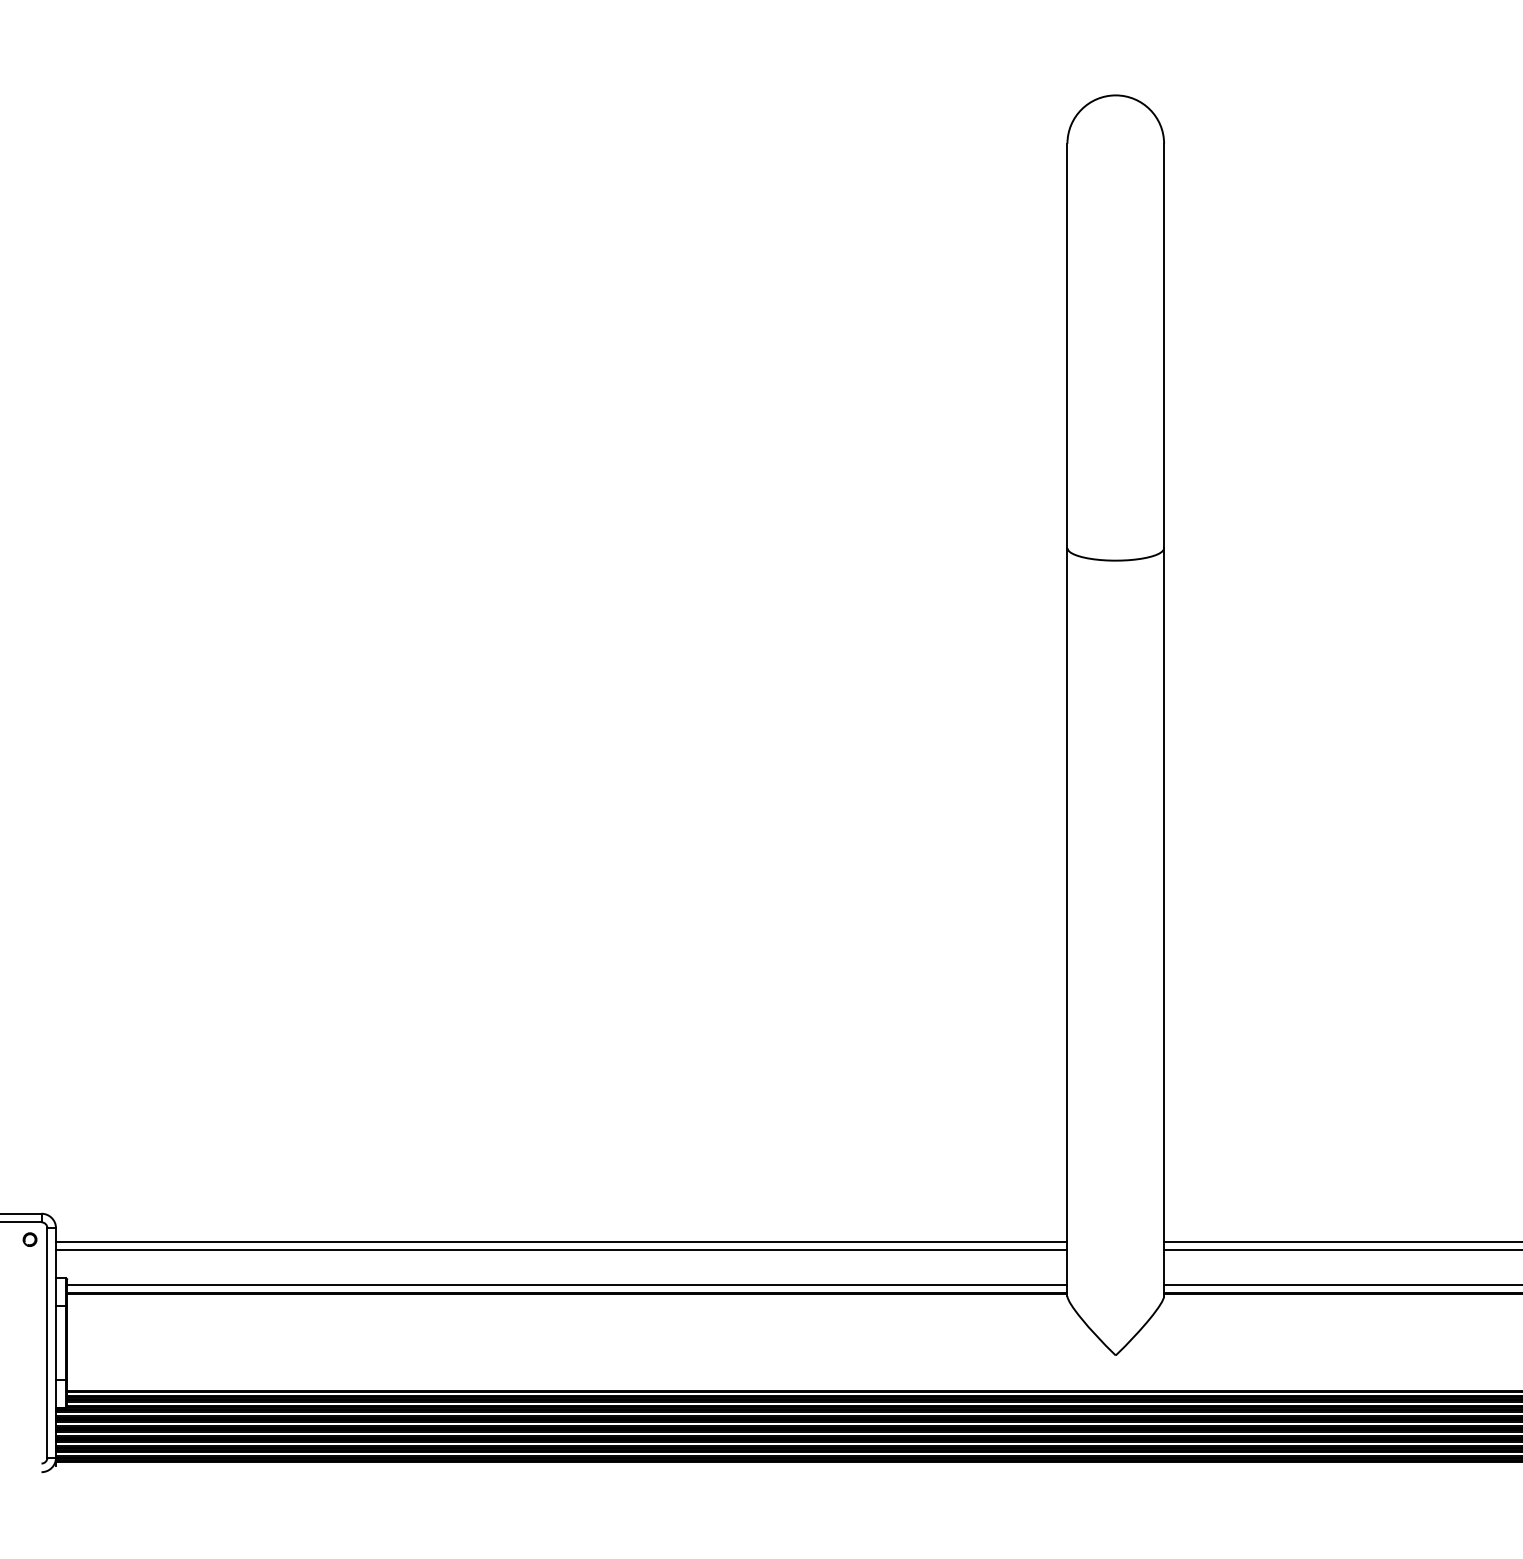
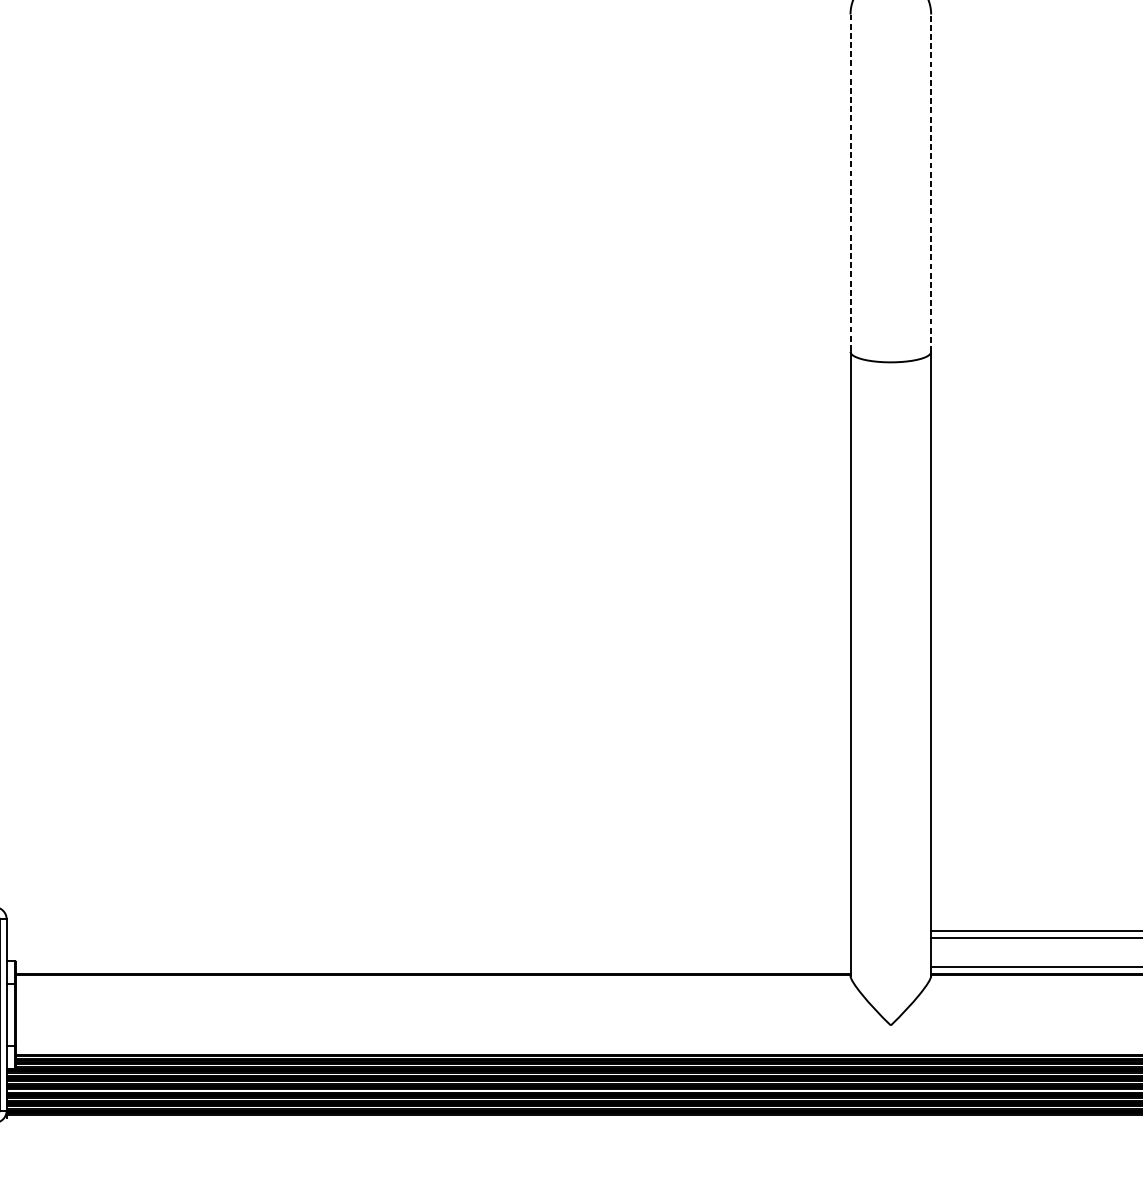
line: (1164, 345) -> (931, 182), solid -> dashed
line: (1067, 346) -> (850, 183), solid -> dashed
line: (561, 1241) -> (428, 930), removed
line: (561, 1250) -> (428, 937), removed
line: (567, 1284) -> (433, 966), removed

